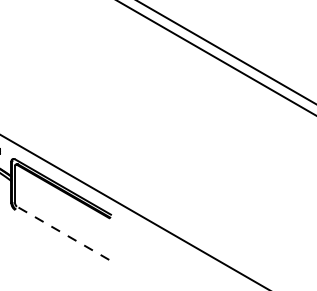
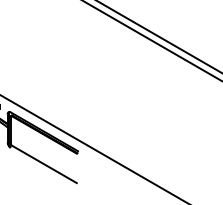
line: (61, 233) -> (43, 164), dashed -> solid

